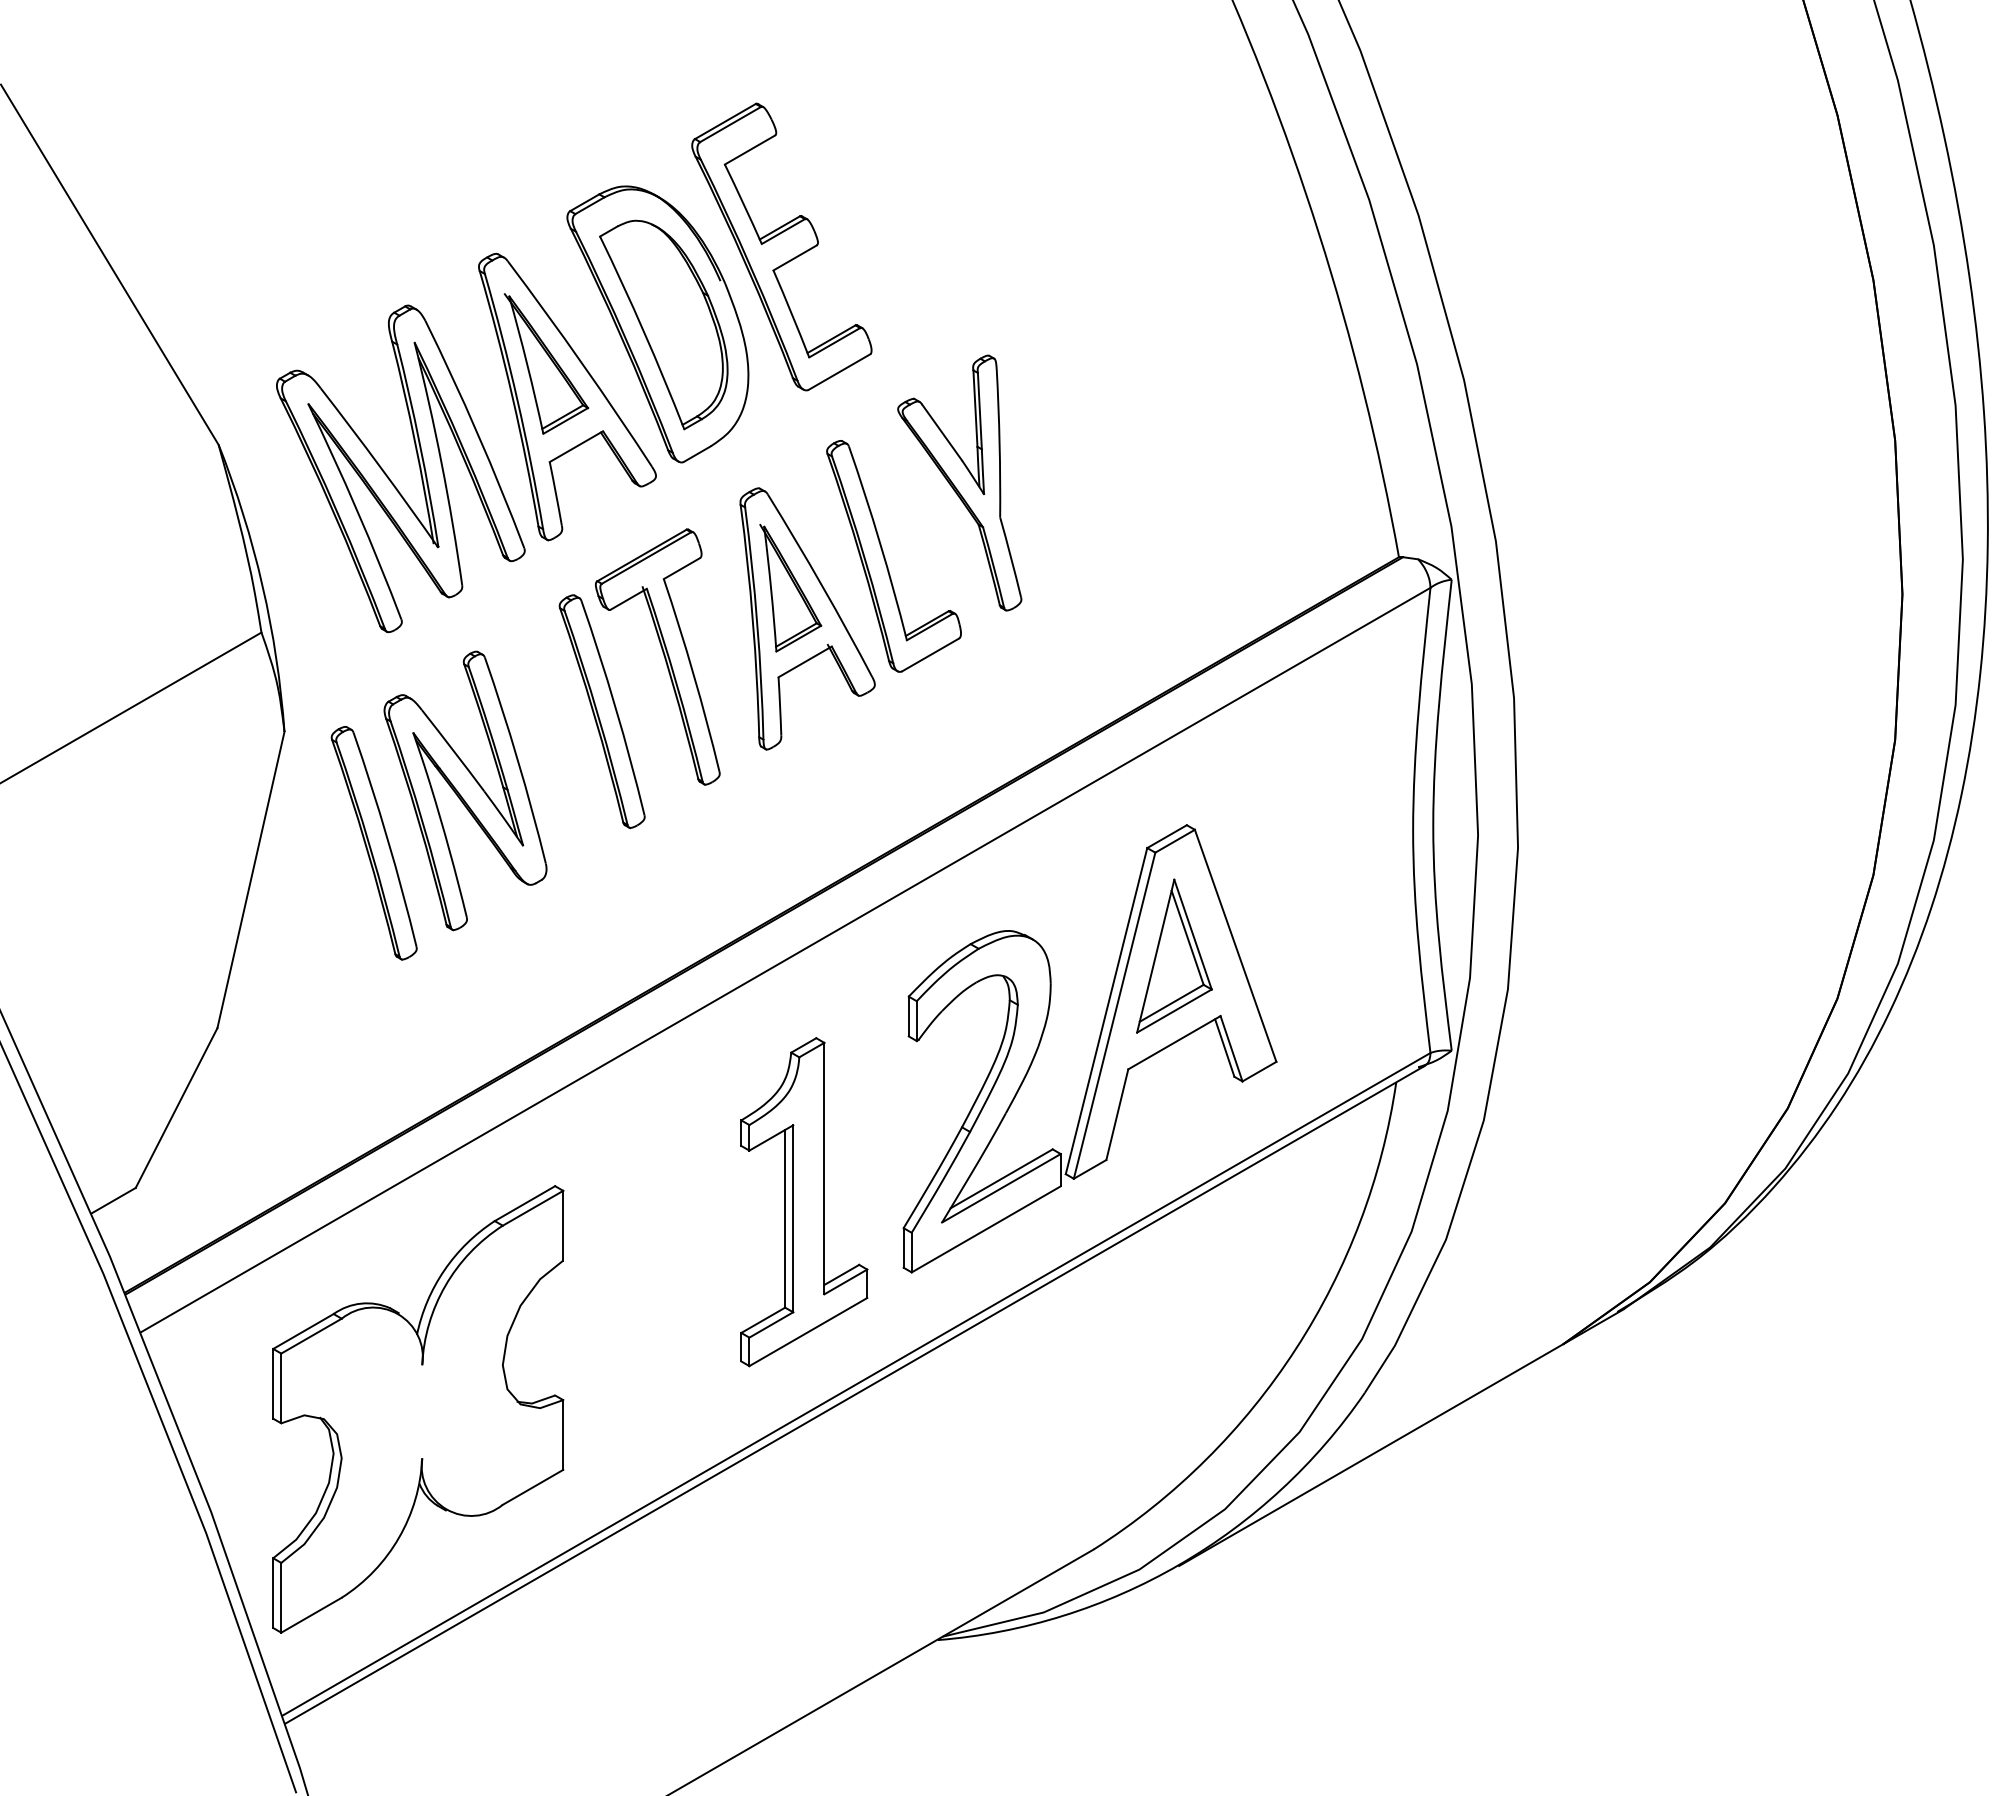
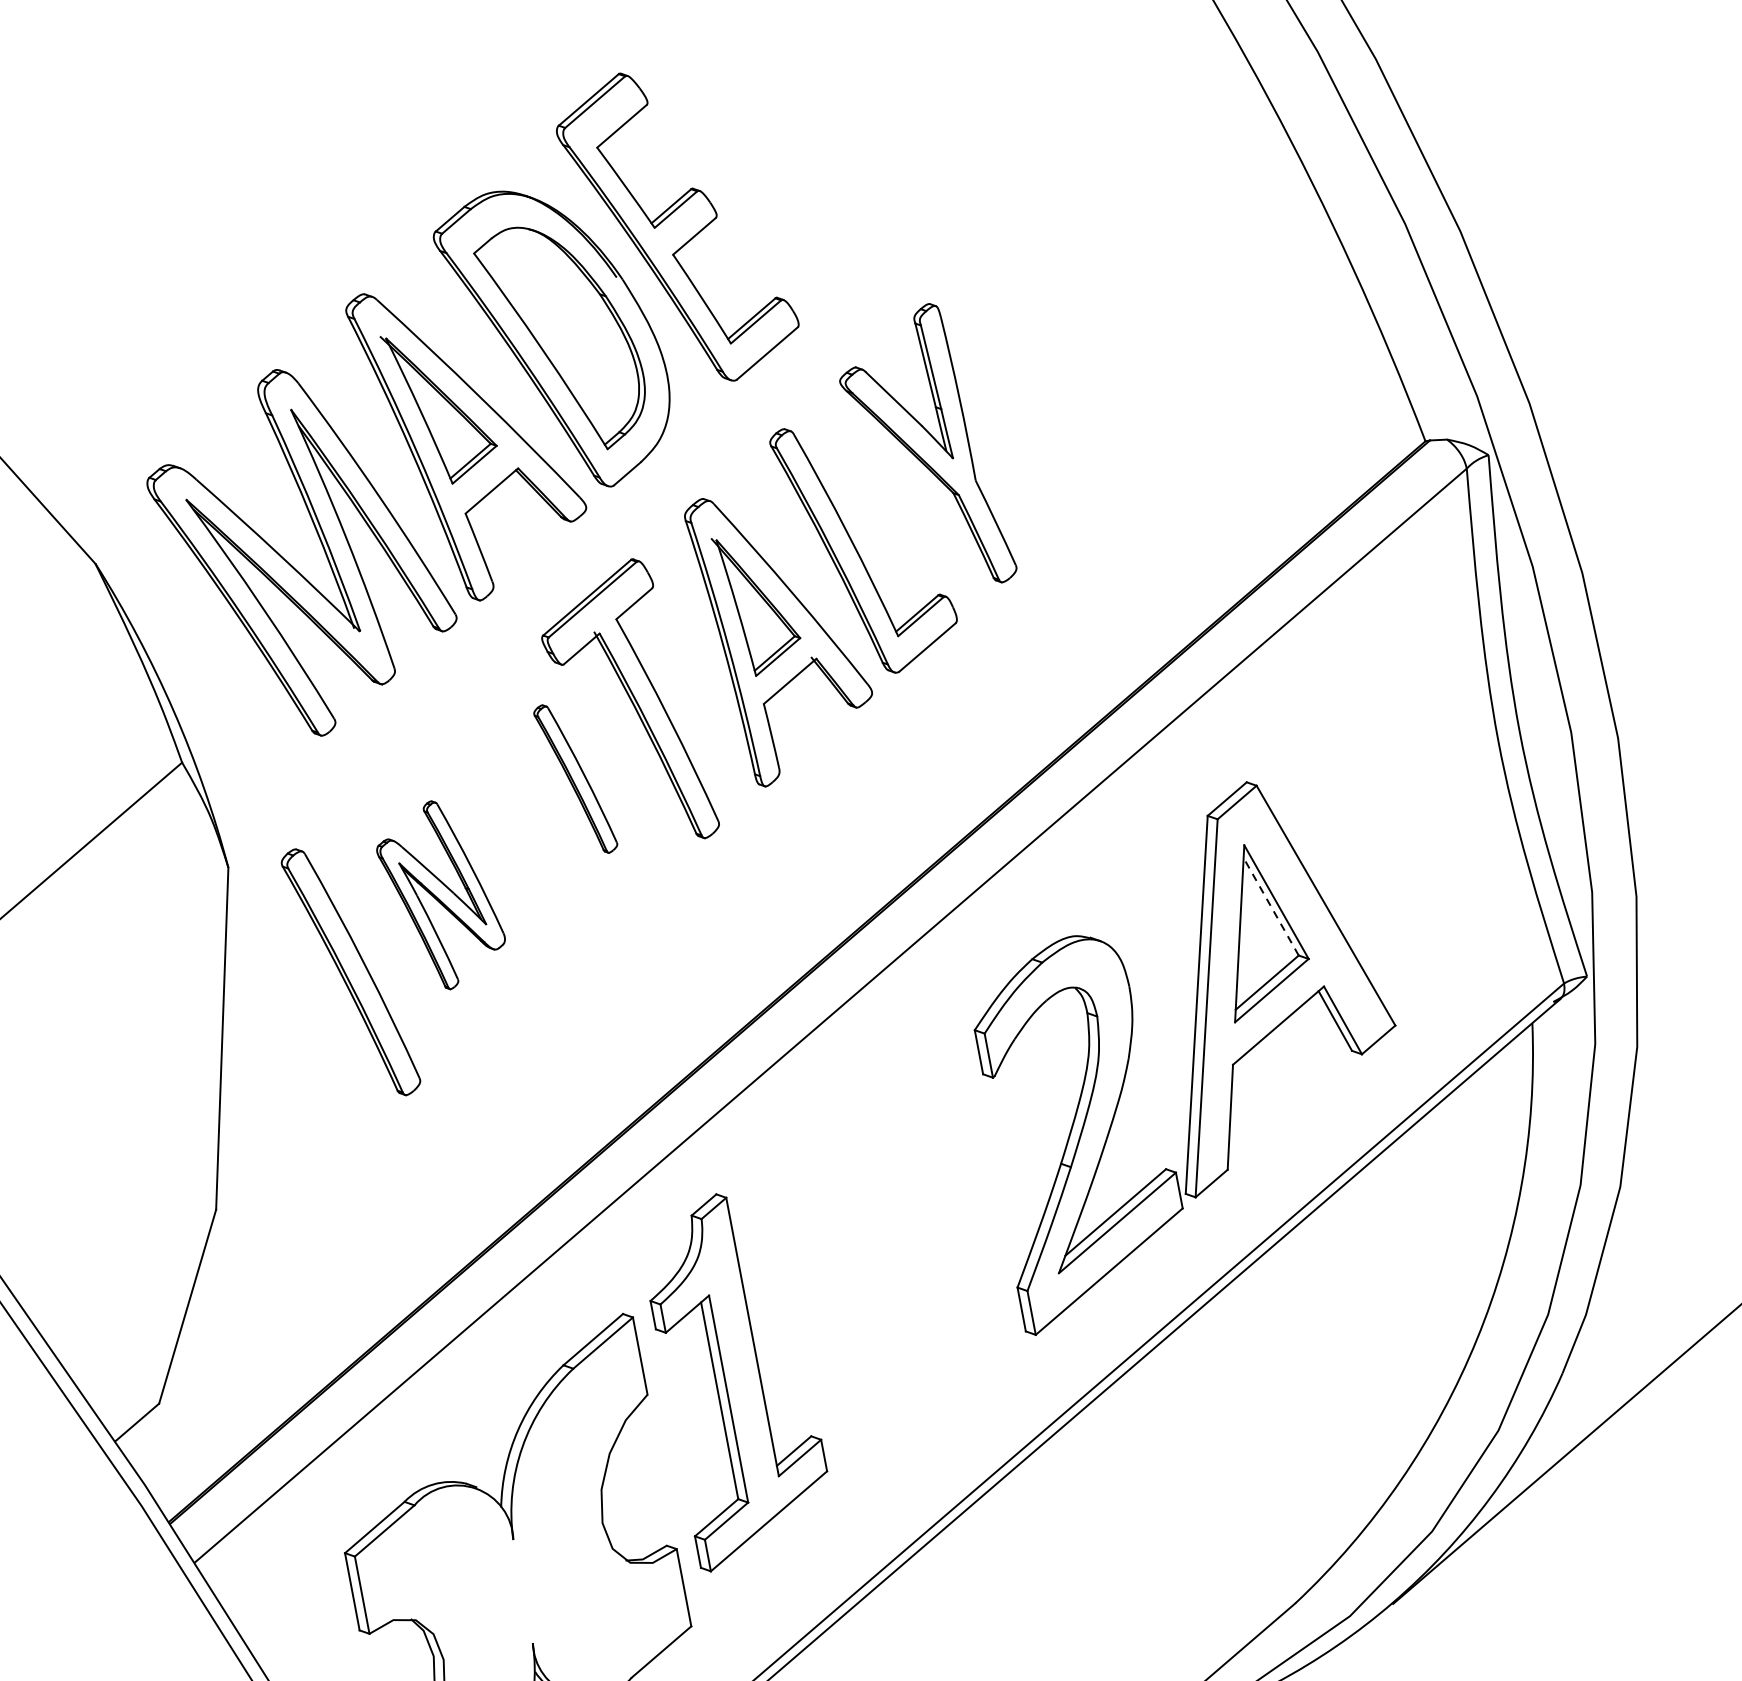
part: (601, 711) -> (575, 778), size x0.6
part: (465, 790) -> (441, 894), size x0.6
line: (1187, 937) -> (1270, 906), solid -> dashed
part: (804, 1202) -> (737, 1378), moved

